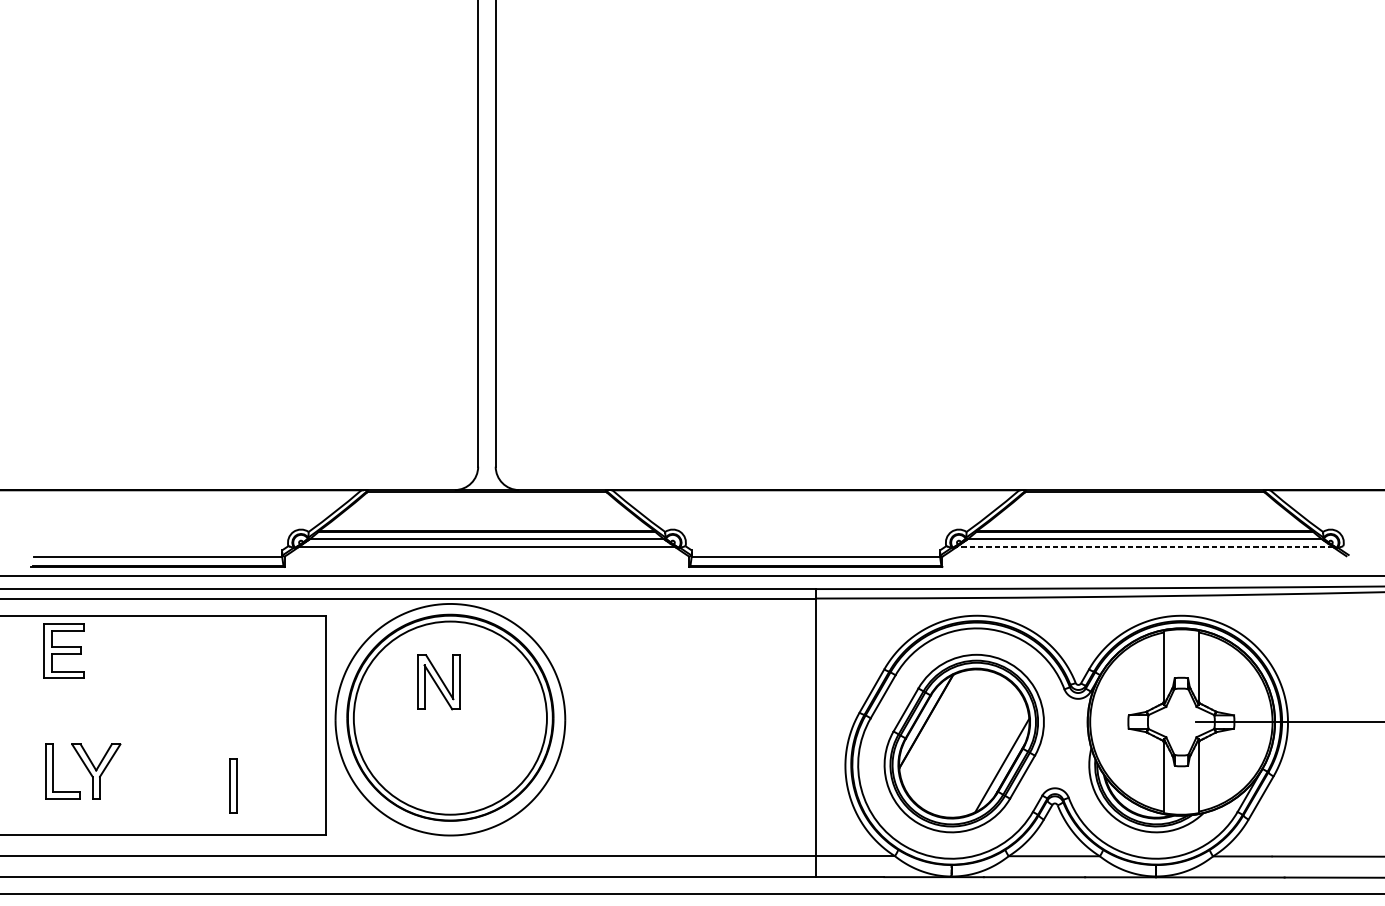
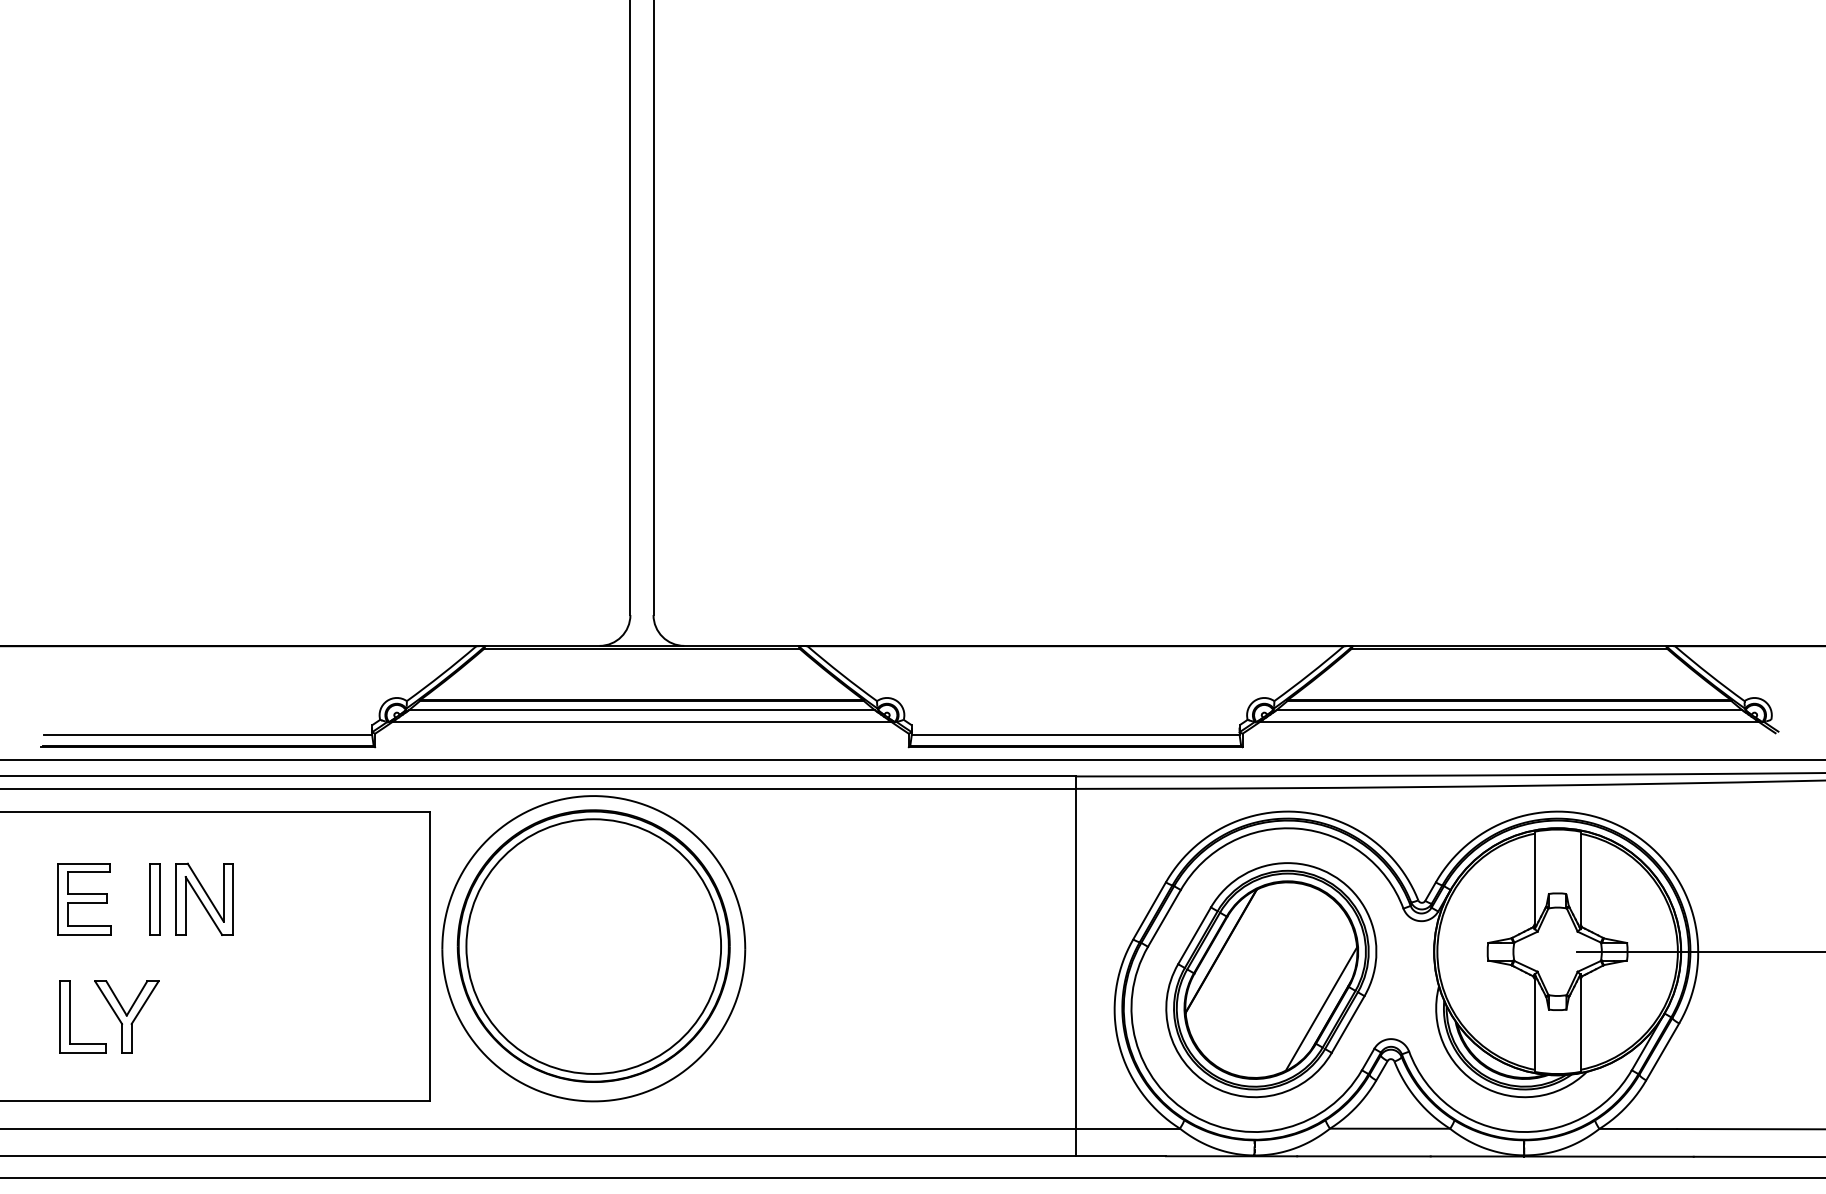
line: (1144, 547) -> (1509, 721), dashed -> solid
part: (64, 651) -> (84, 899), moved
part: (438, 681) -> (204, 898), moved
part: (233, 786) -> (154, 899), moved

